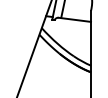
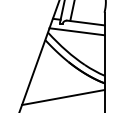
line: (67, 27) -> (77, 31), added
line: (55, 84) -> (63, 97), added

